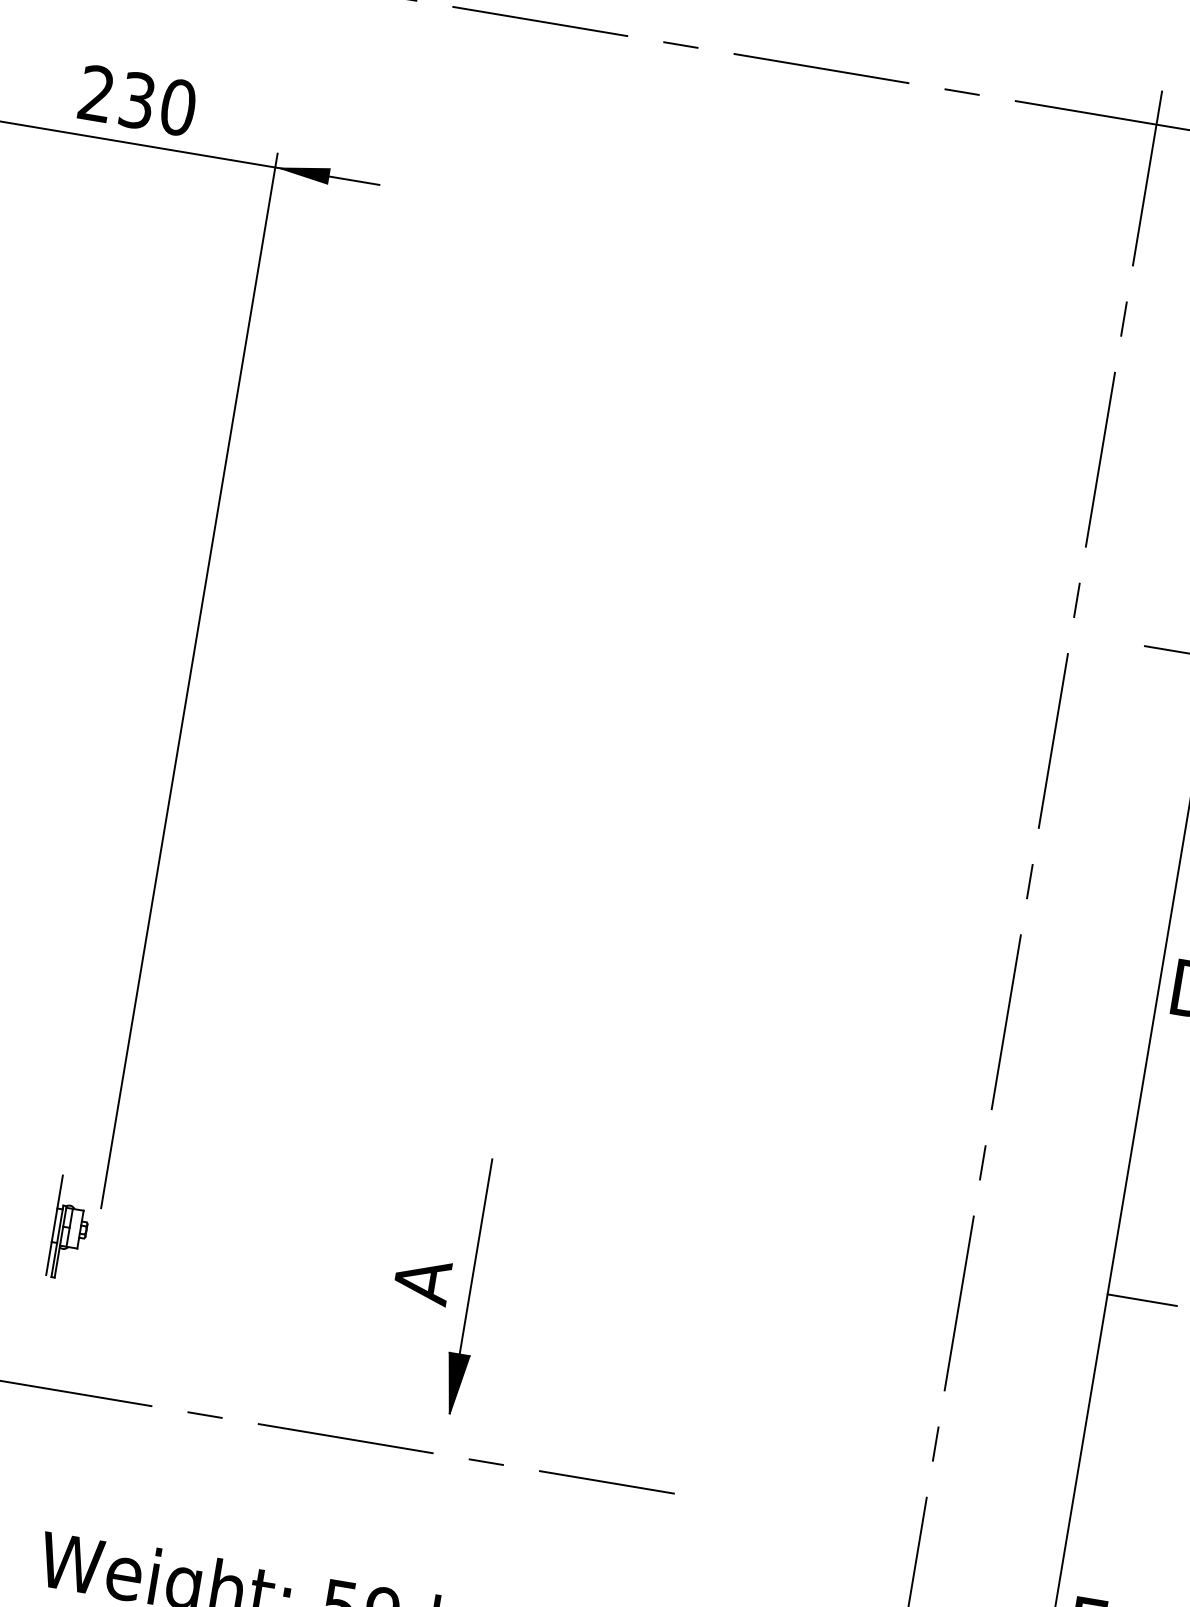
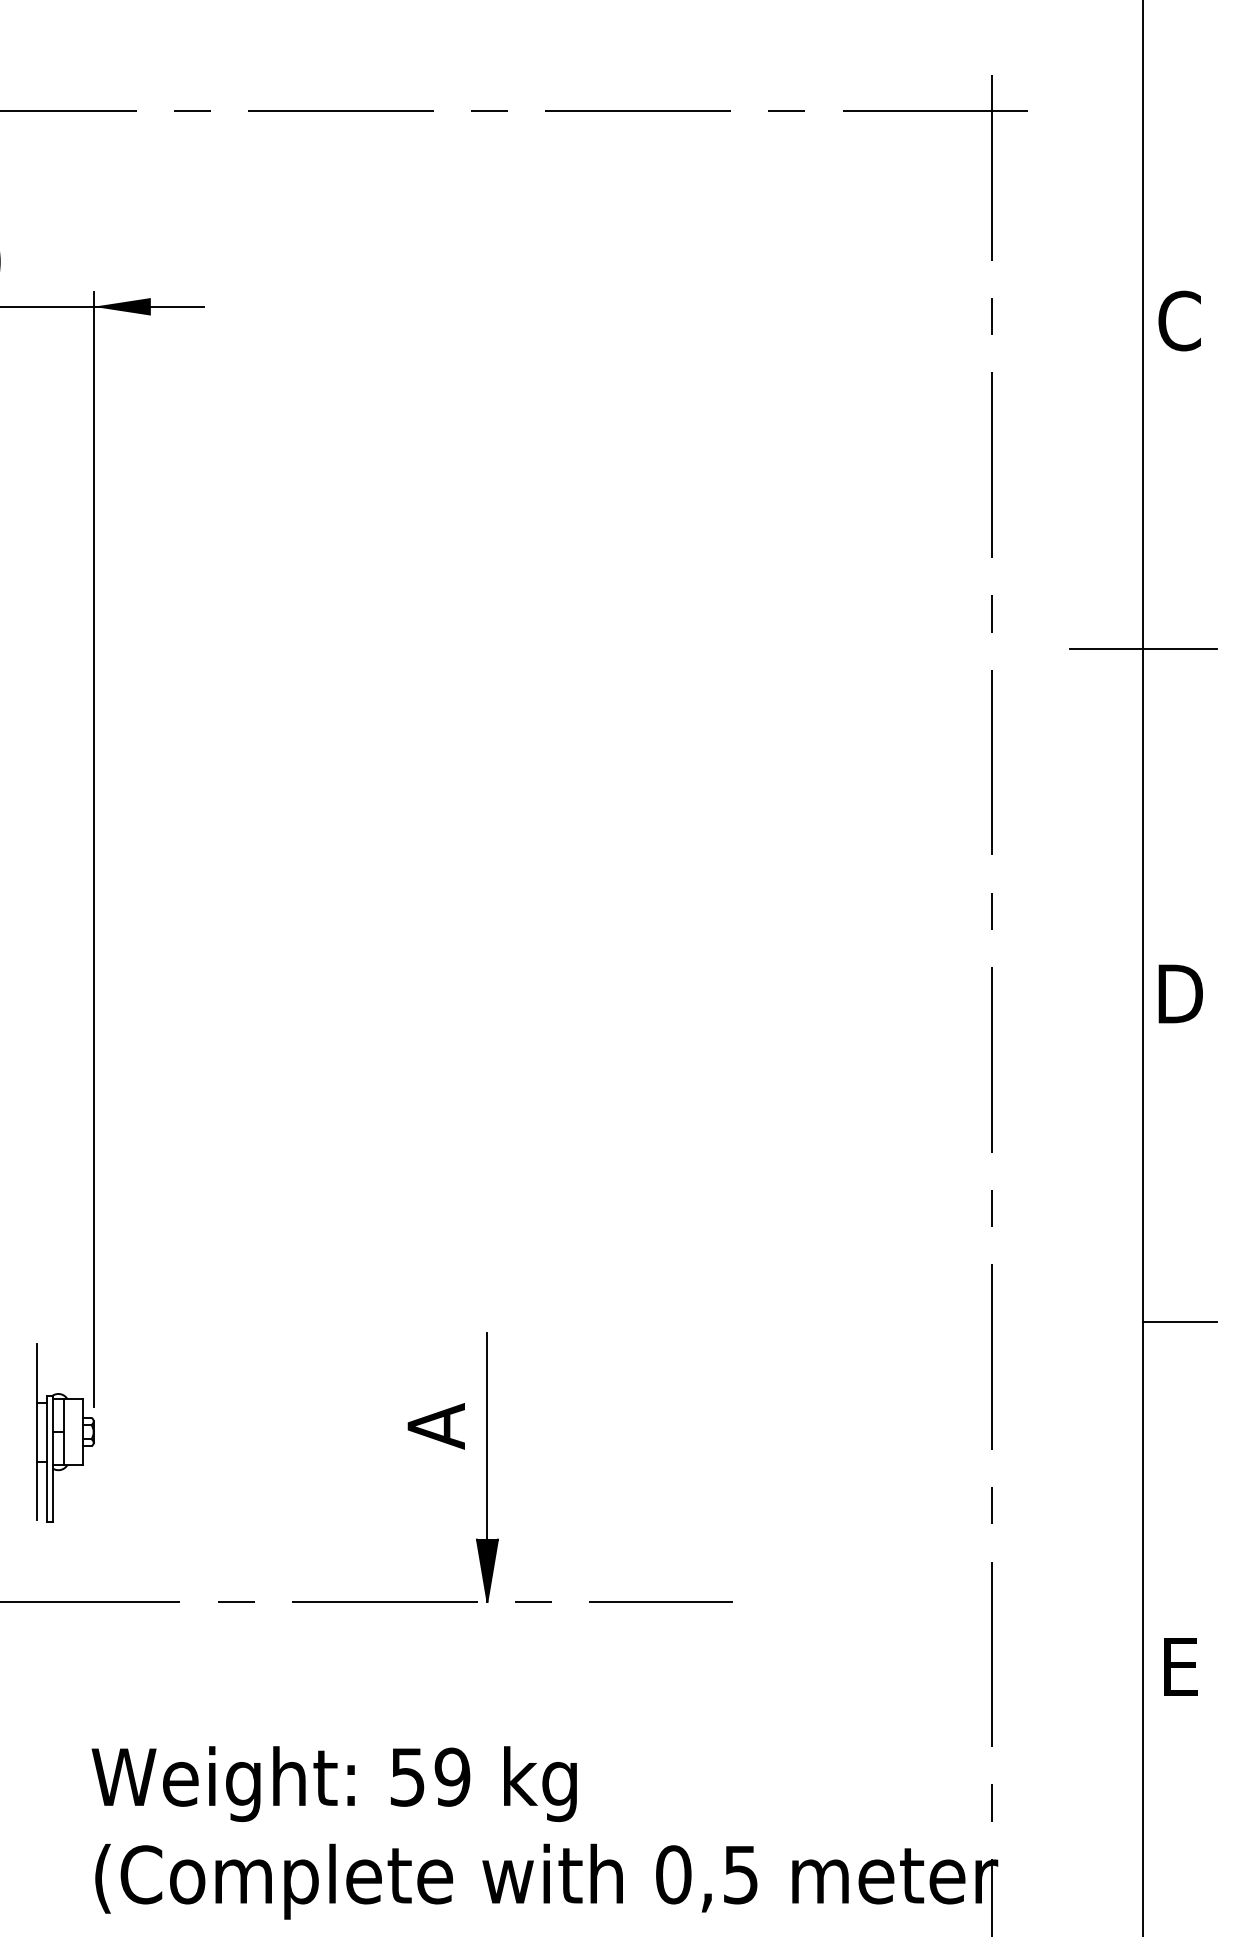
part: (70, 1227) -> (65, 1432), size x1.67
part: (471, 1286) -> (487, 1467), moved

